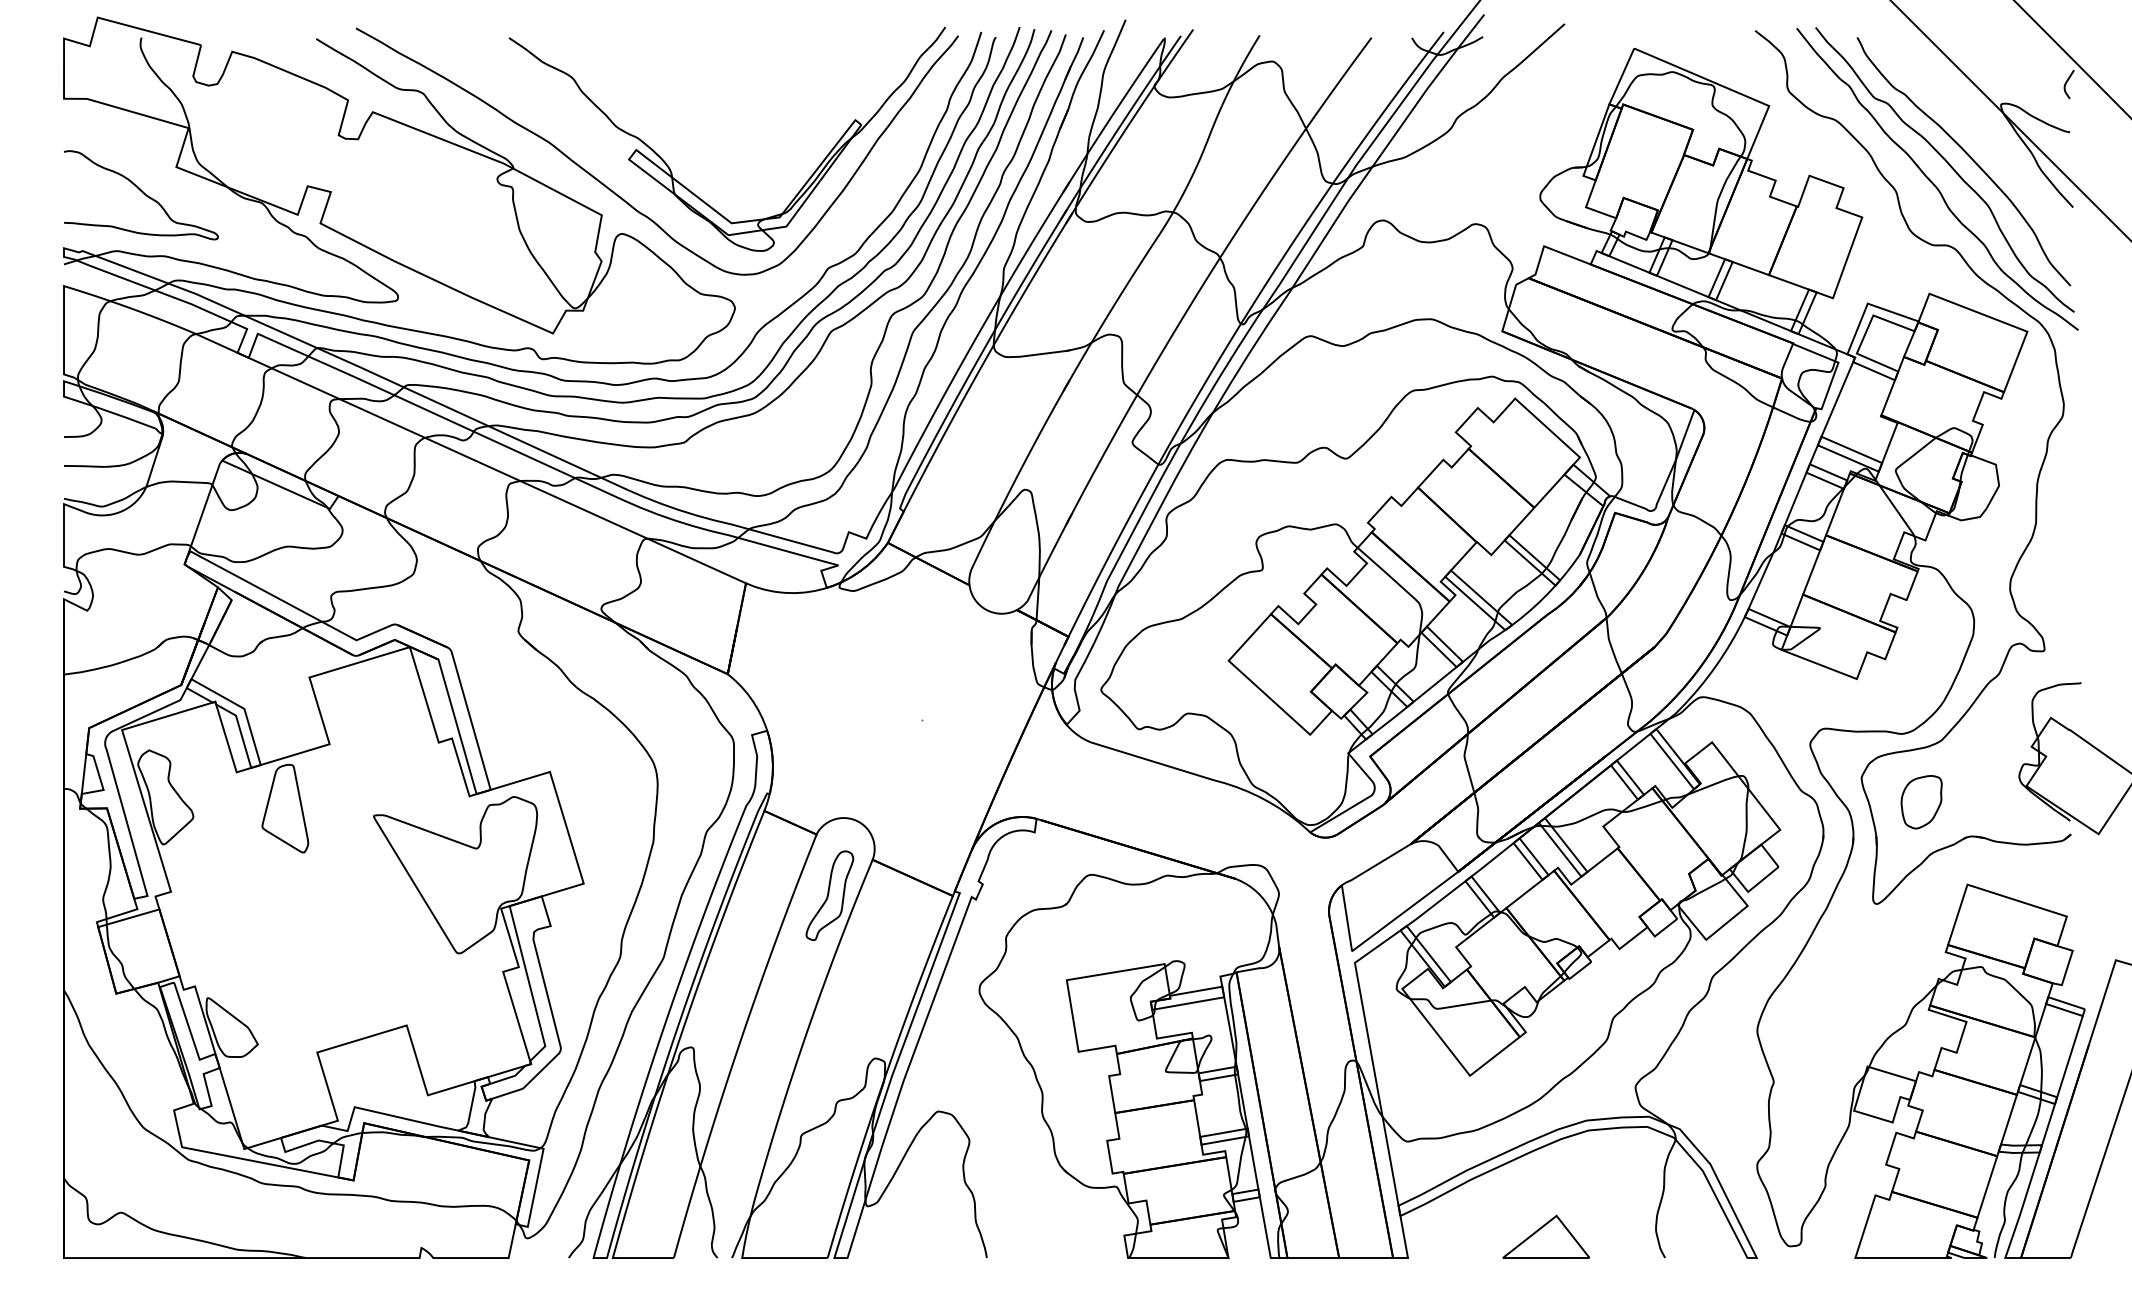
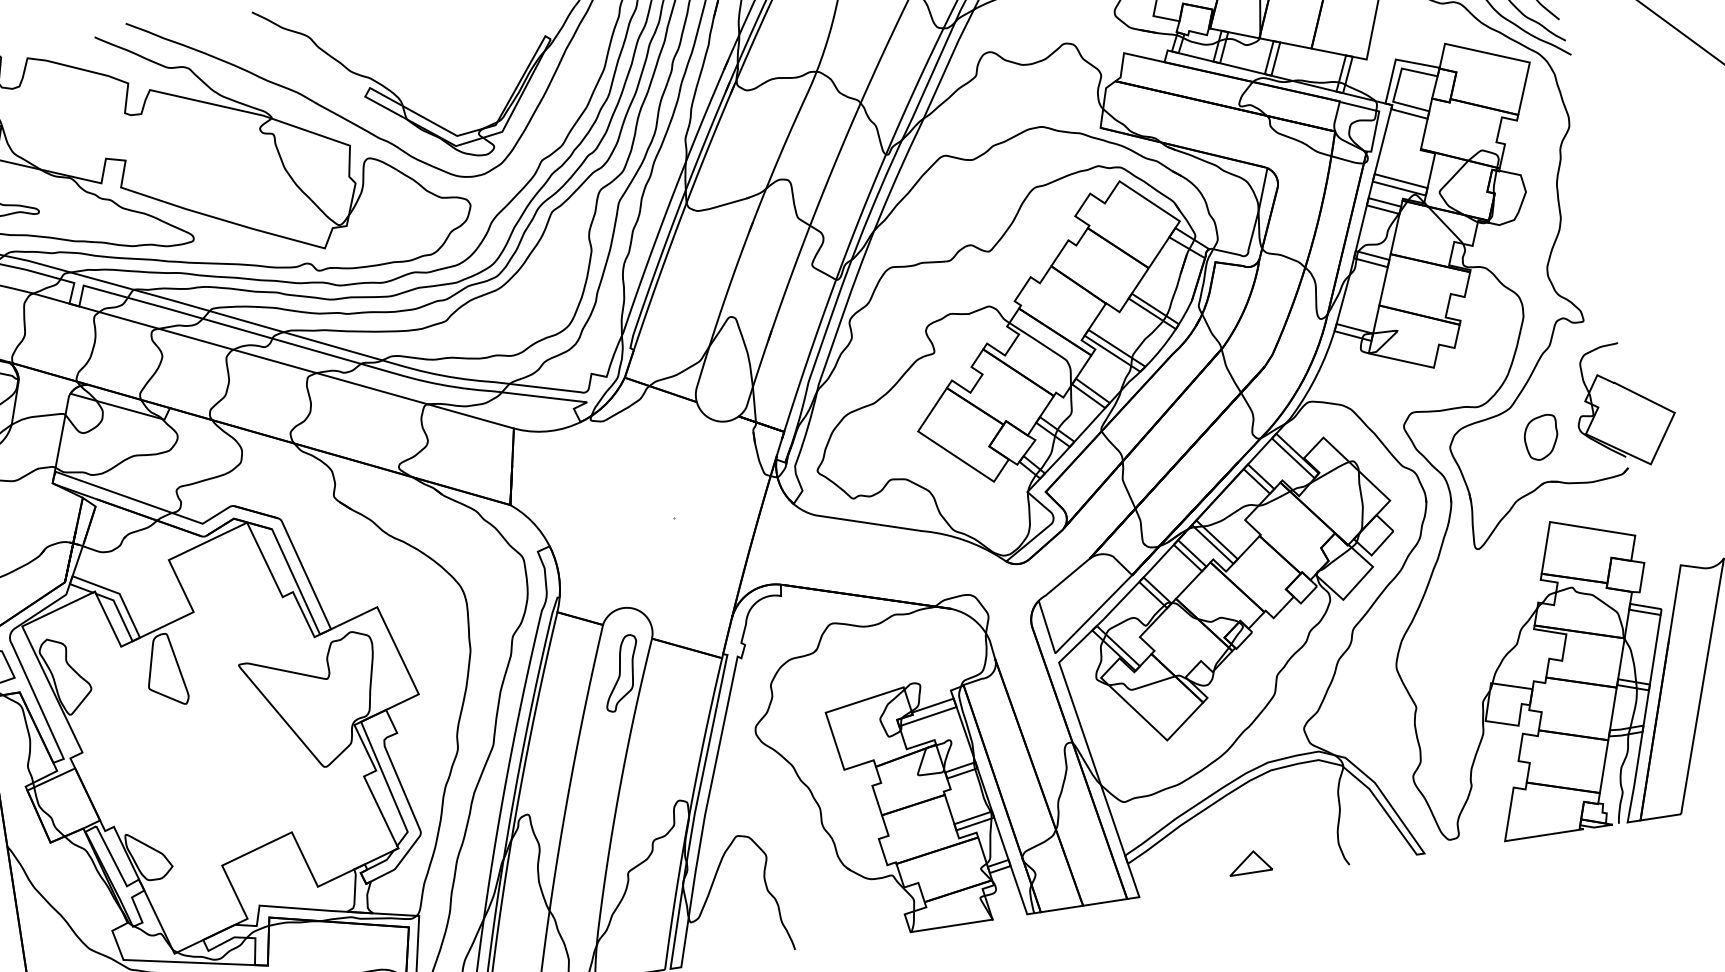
part: (1921, 802) -> (1541, 437), moved
part: (1546, 1236) -> (1249, 862), size x0.6

